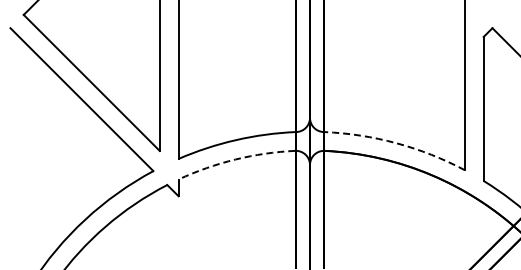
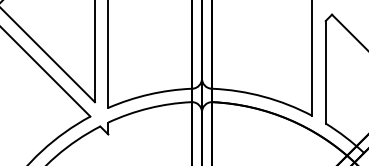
arc: (396, 143) -> (263, 96), dashed -> solid
arc: (235, 159) -> (148, 108), dashed -> solid

